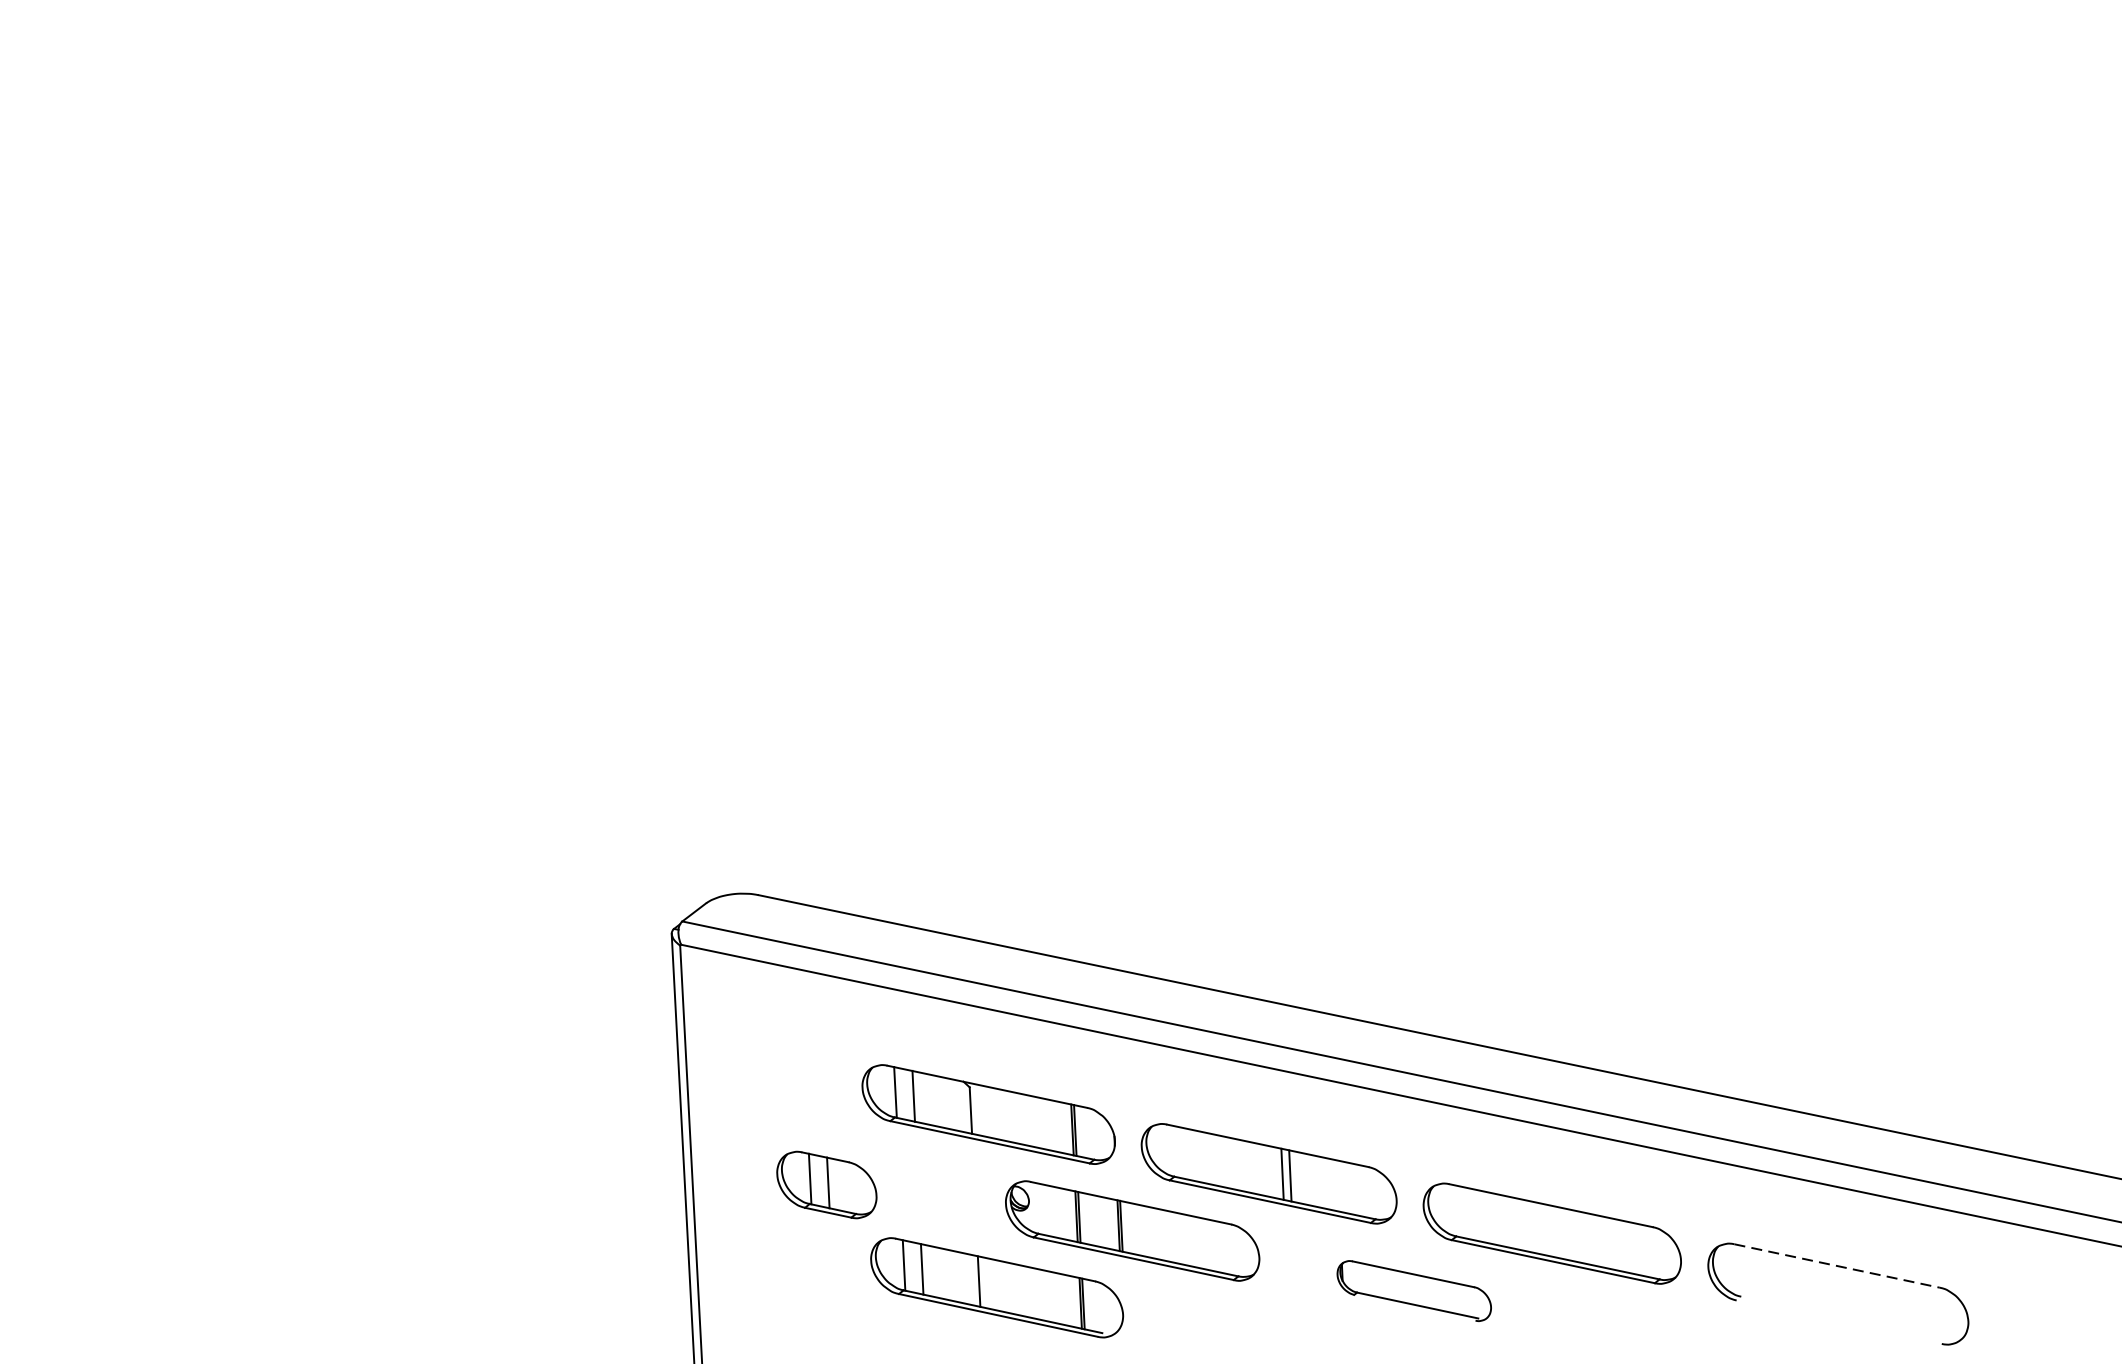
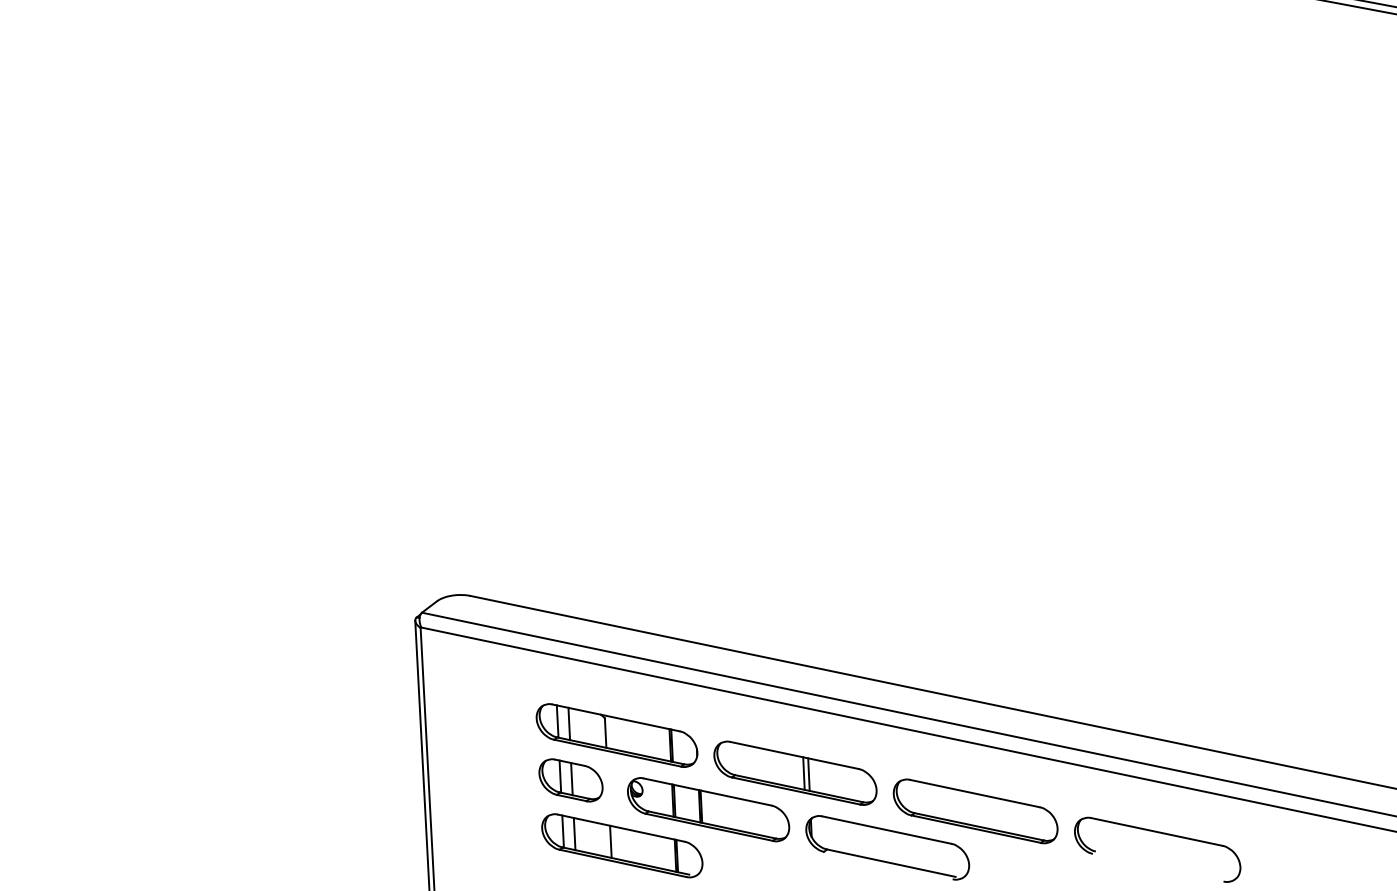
part: (826, 1185) -> (570, 780), moved
line: (1836, 1265) -> (1156, 831), dashed -> solid
part: (1413, 1290) -> (887, 847), size x1.67

